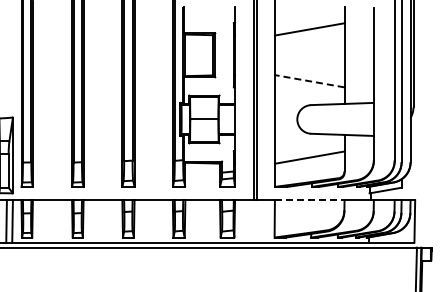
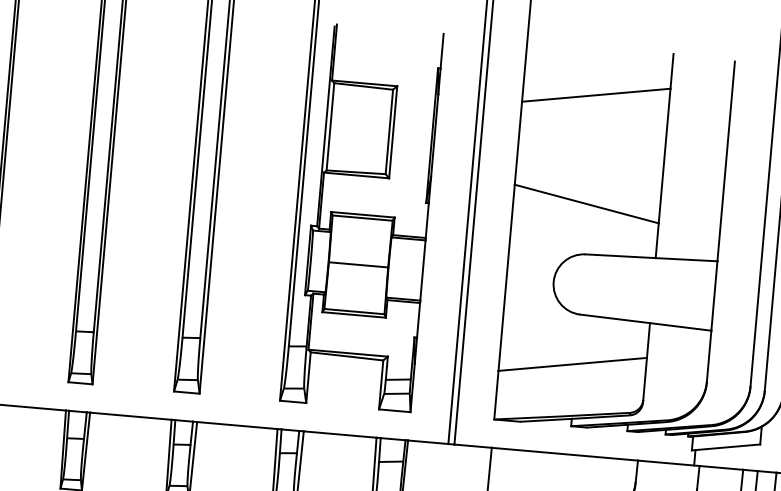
line: (309, 81) -> (586, 204), dashed -> solid
line: (309, 200) -> (564, 454), dashed -> solid

